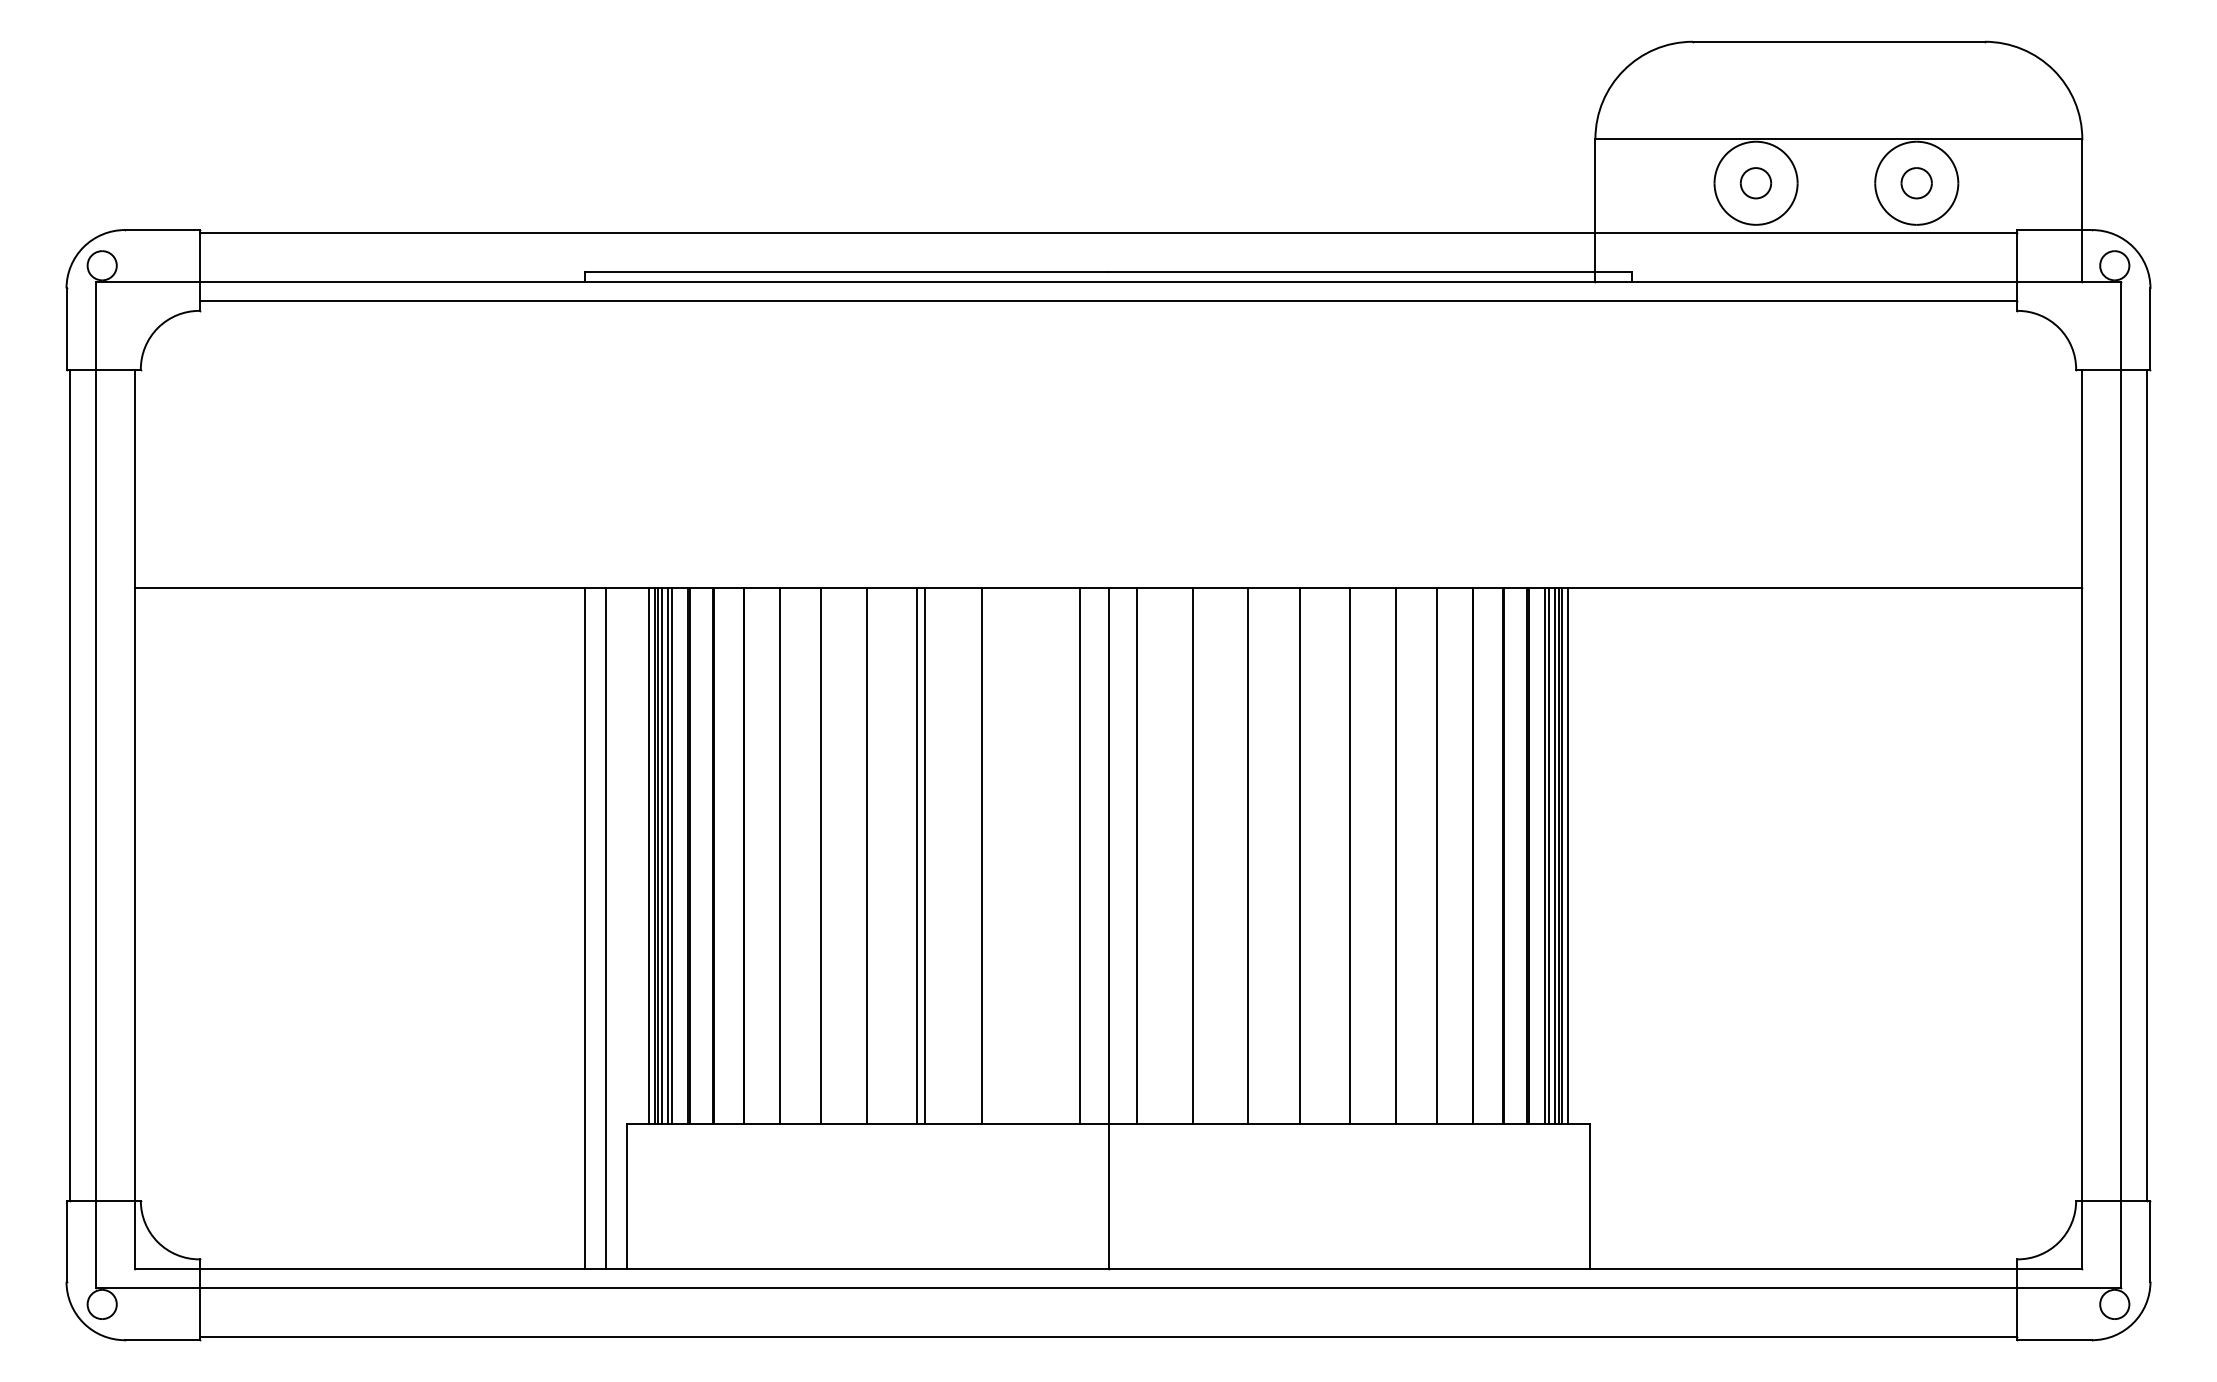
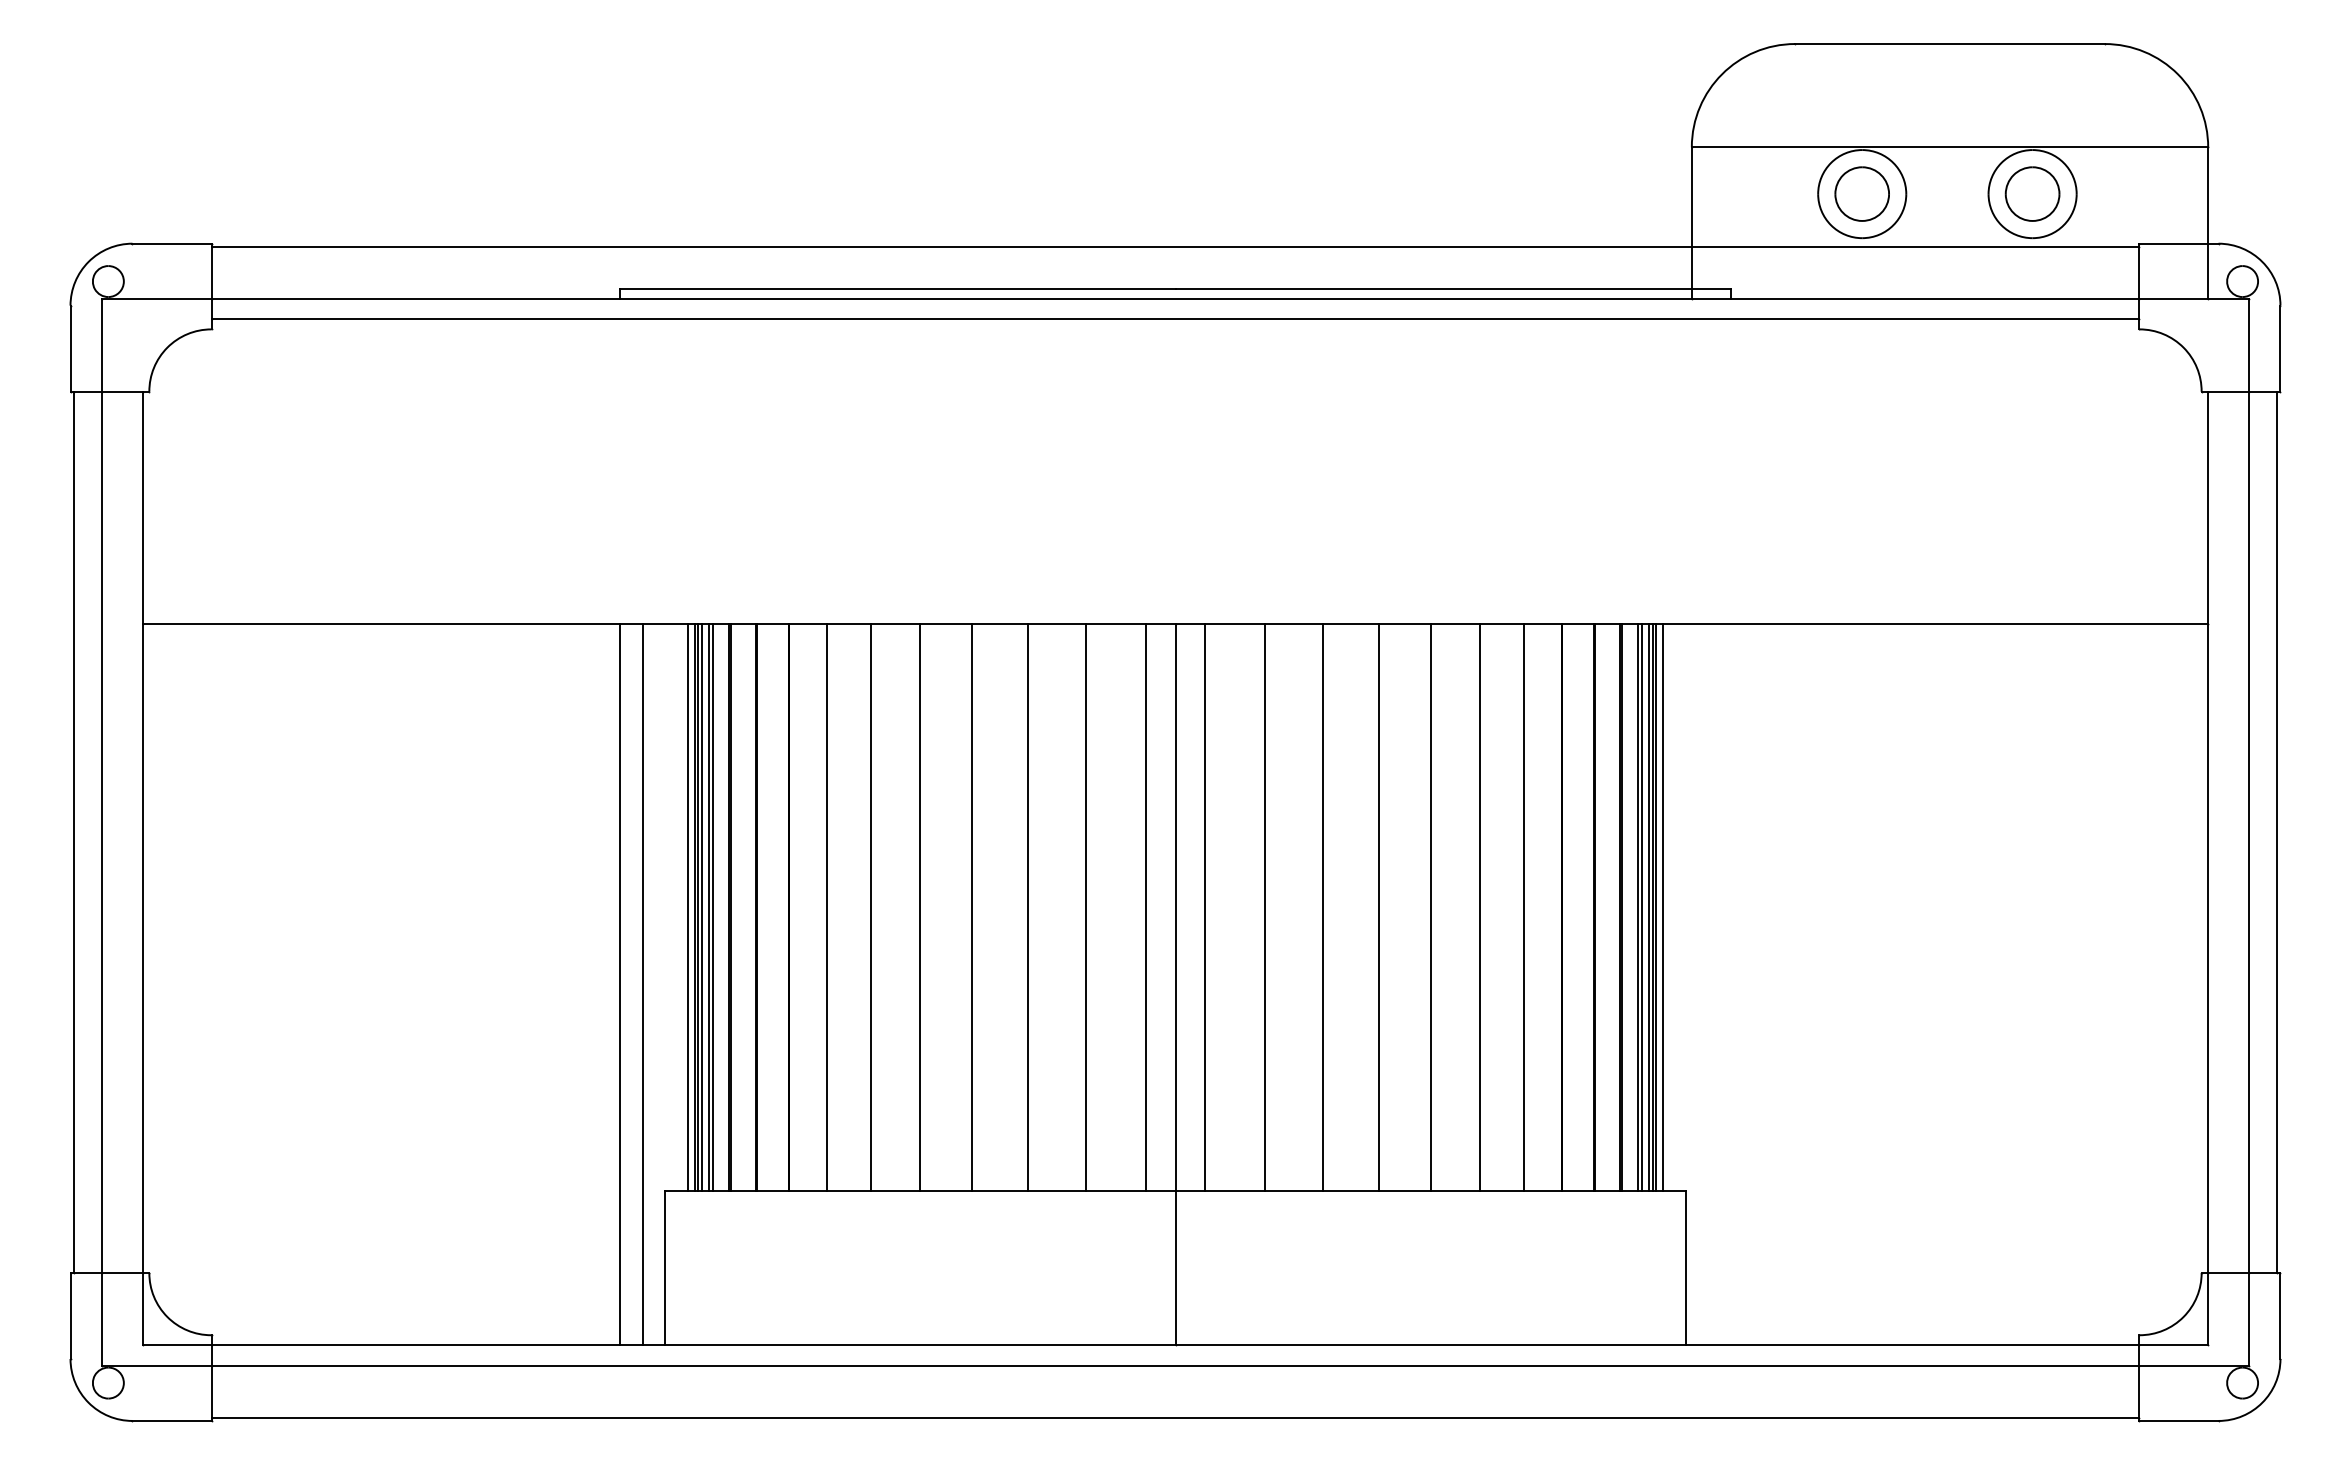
part: (1755, 182) -> (1861, 193), size x1.67
part: (1916, 182) -> (2032, 193), size x1.67
line: (924, 856) -> (1027, 907), moved
line: (981, 856) -> (1085, 907), moved

